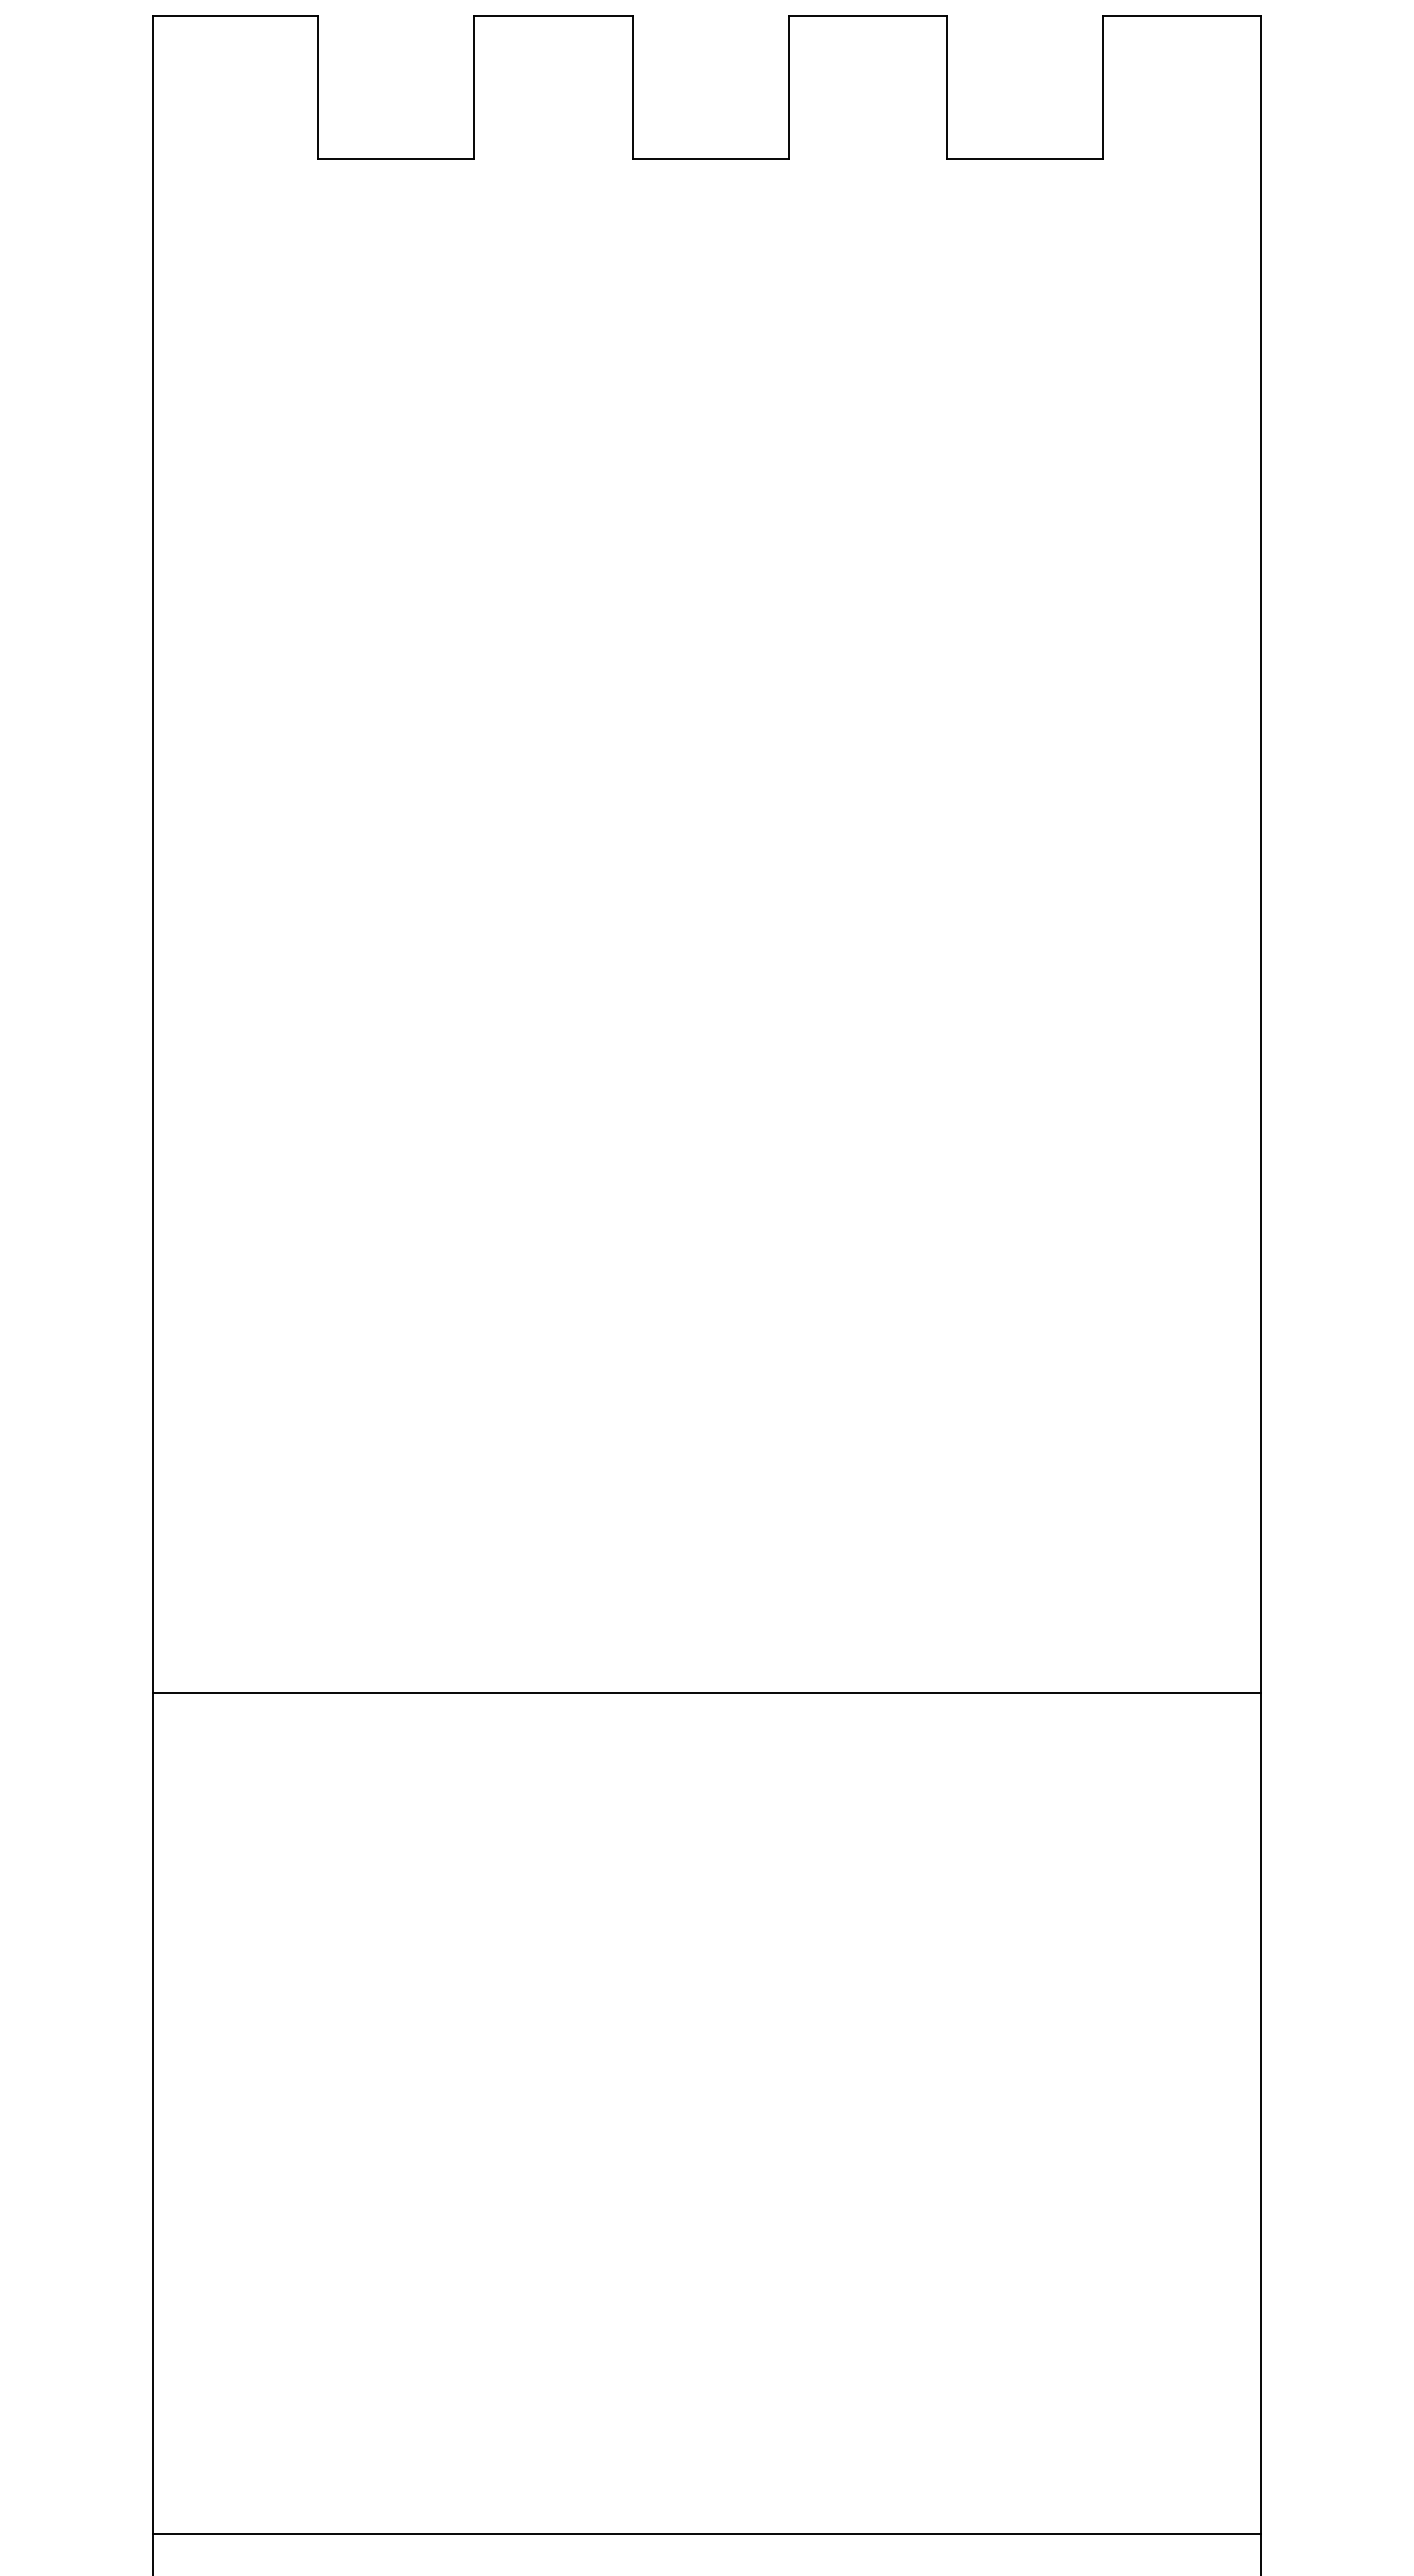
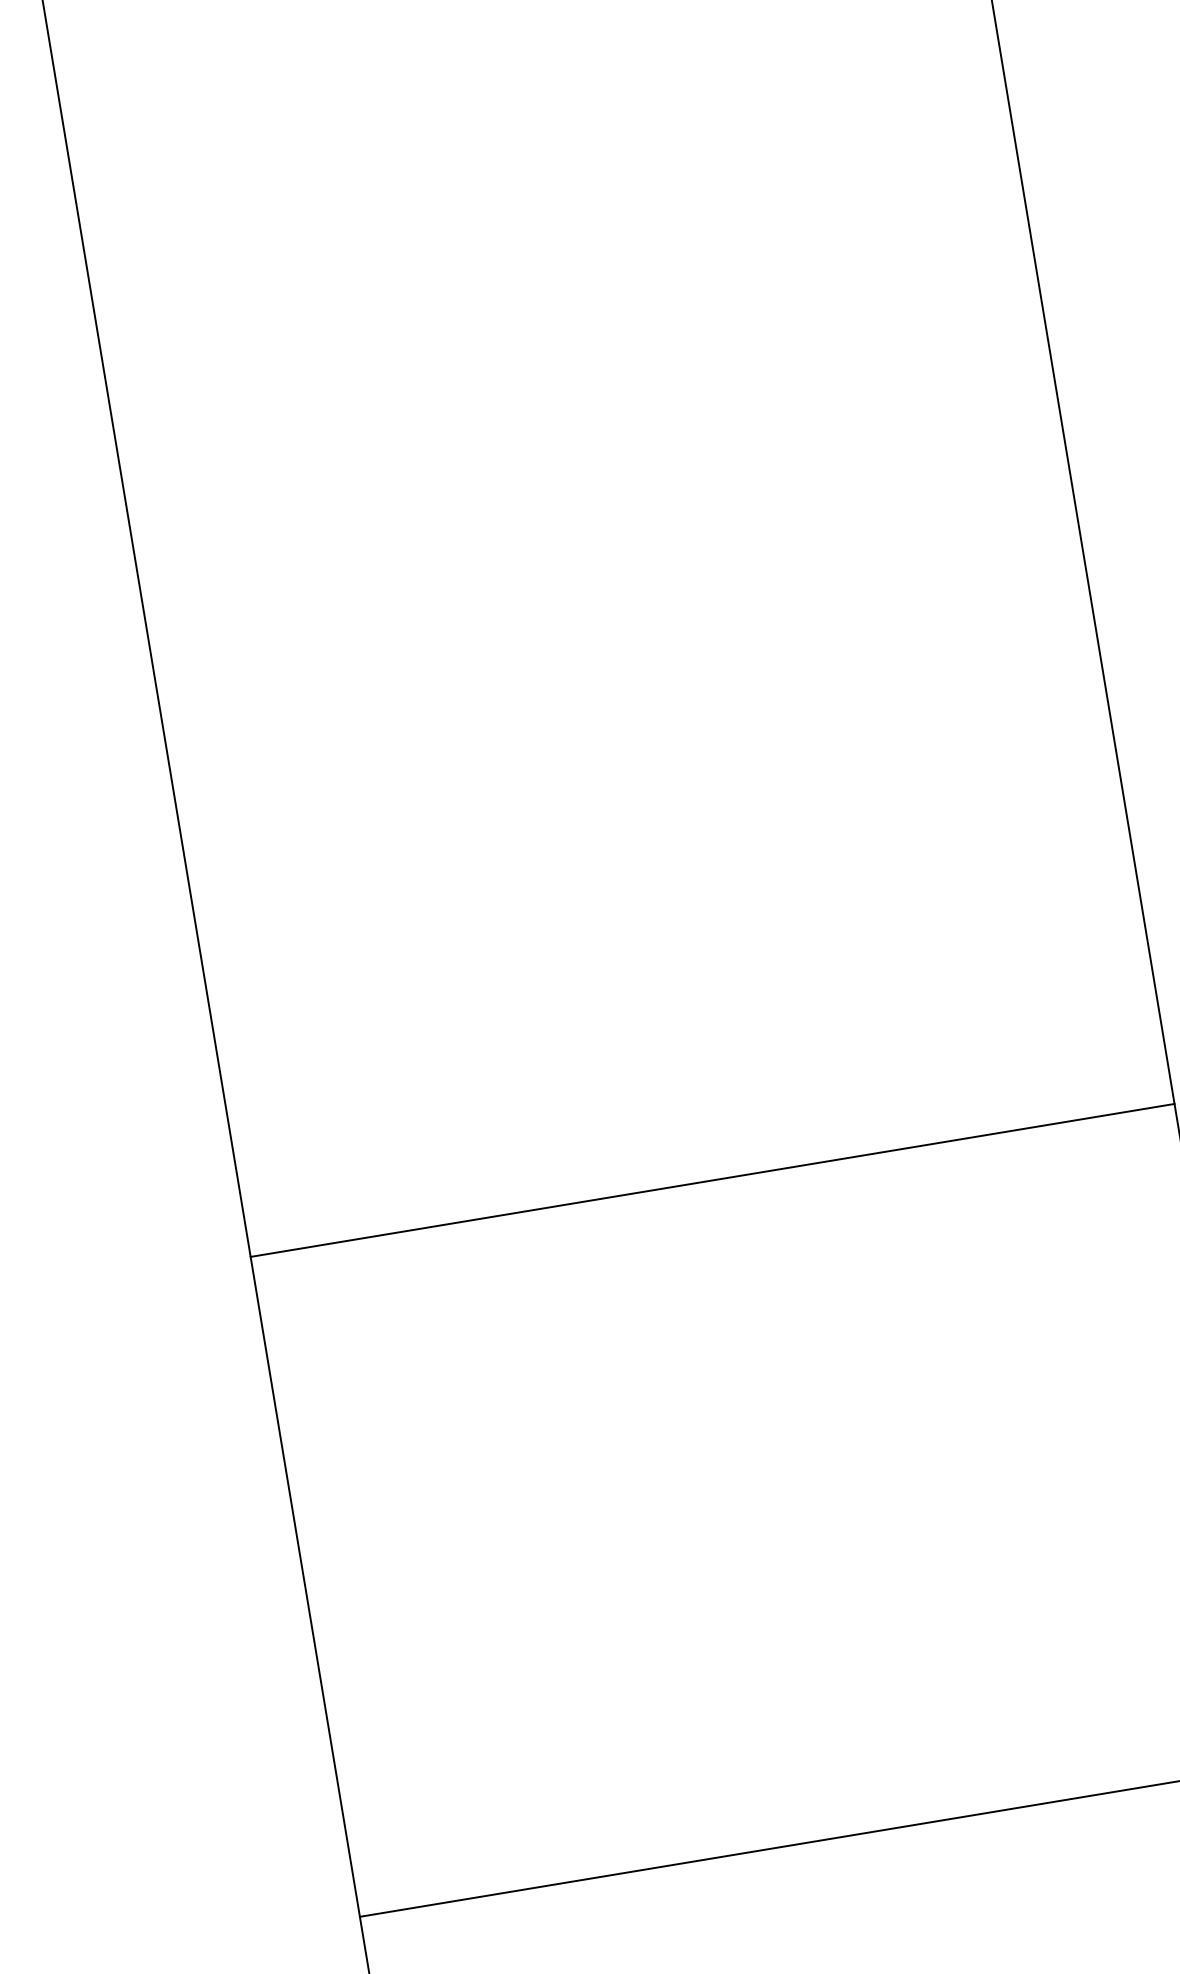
line: (706, 1693) -> (712, 1180), moved

